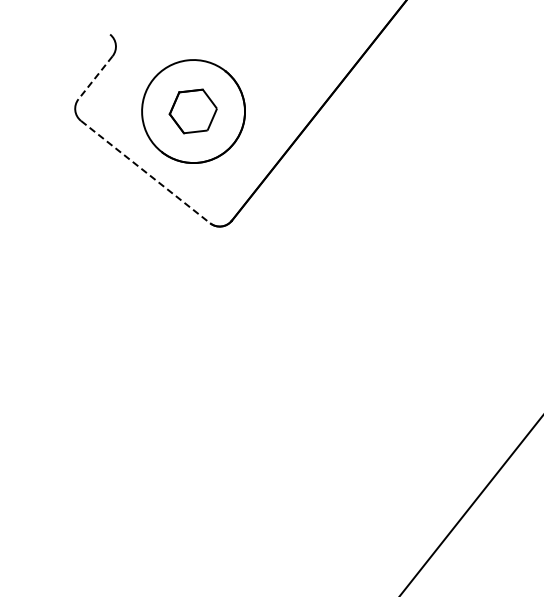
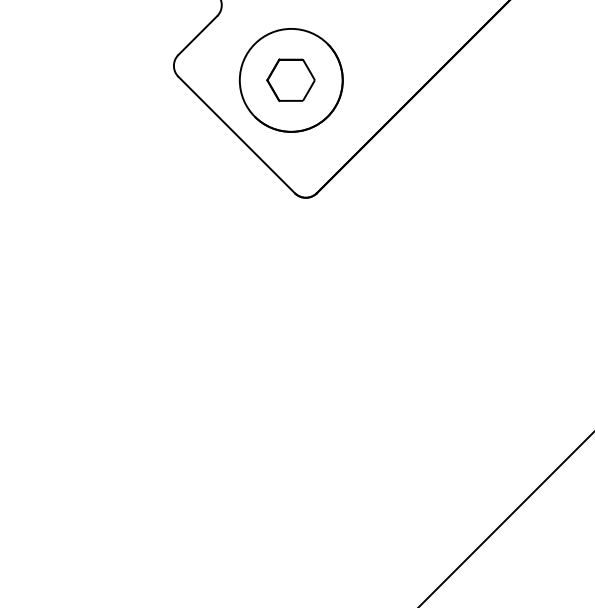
line: (95, 77) -> (197, 35), dashed -> solid
line: (146, 172) -> (237, 135), dashed -> solid

